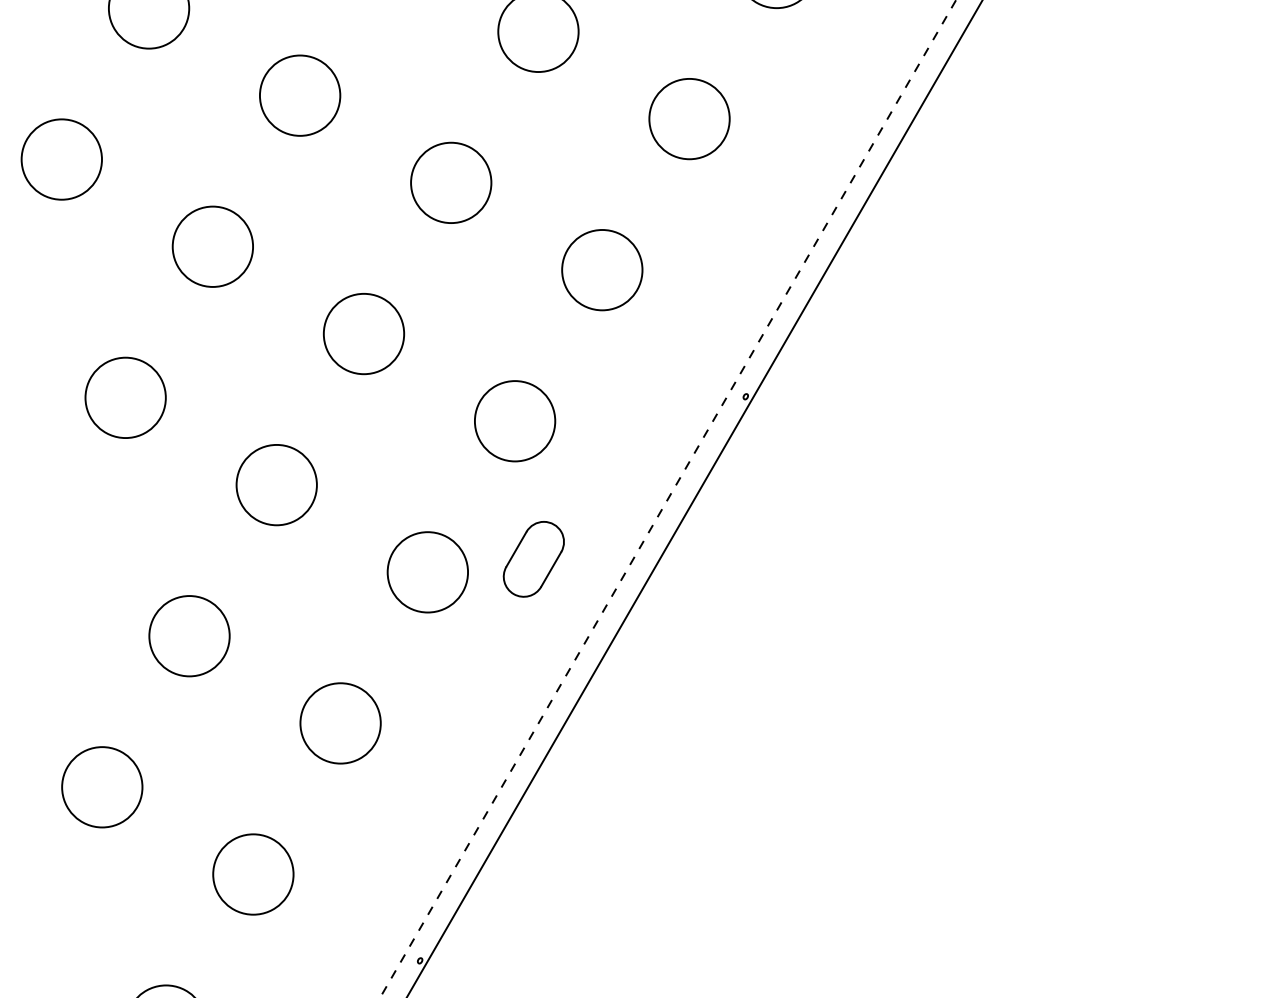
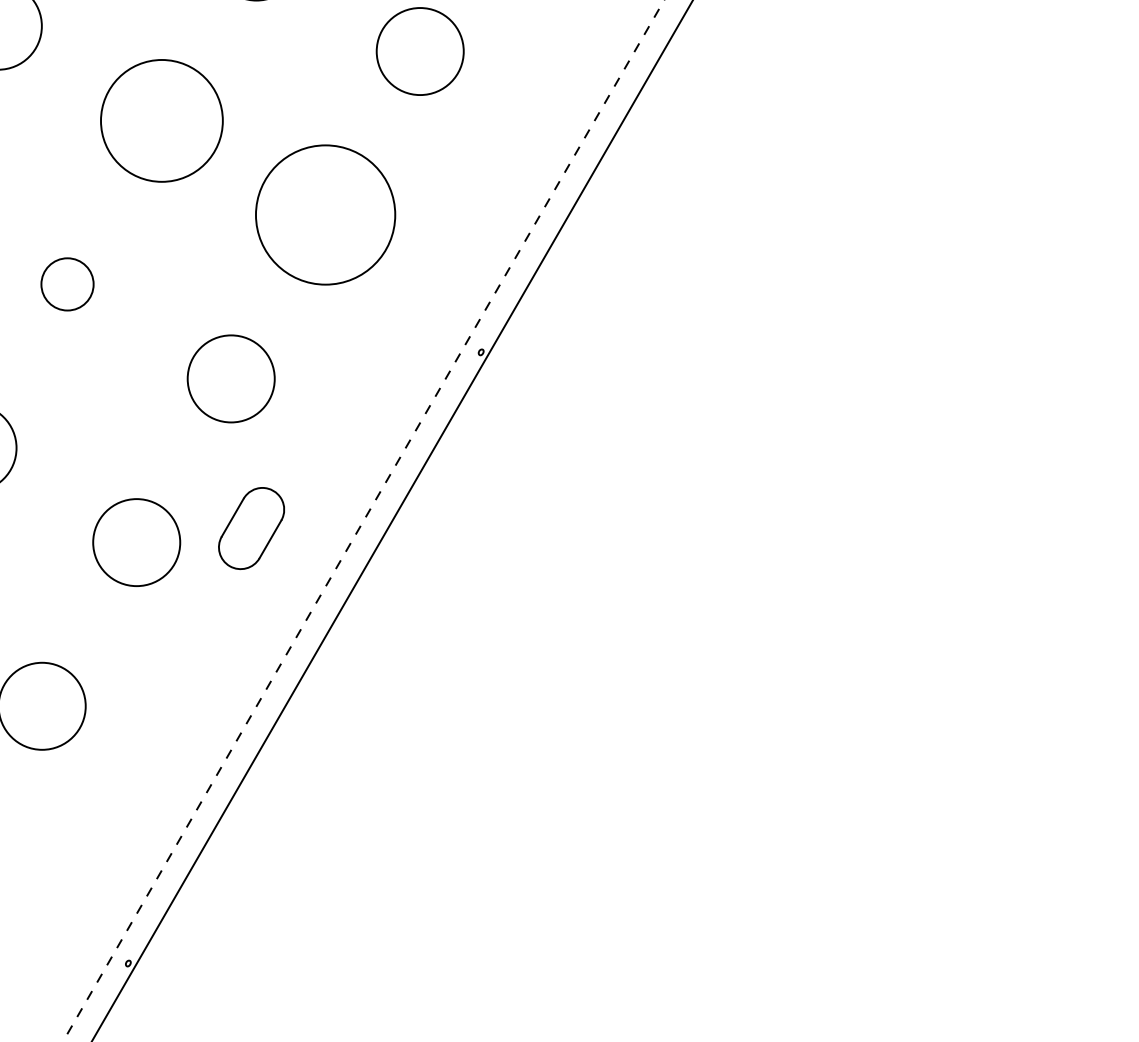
circle: (451, 182) -> (162, 120), size x1.4
circle: (602, 270) -> (325, 215), size x1.6
circle: (363, 333) -> (66, 283), size x0.6

